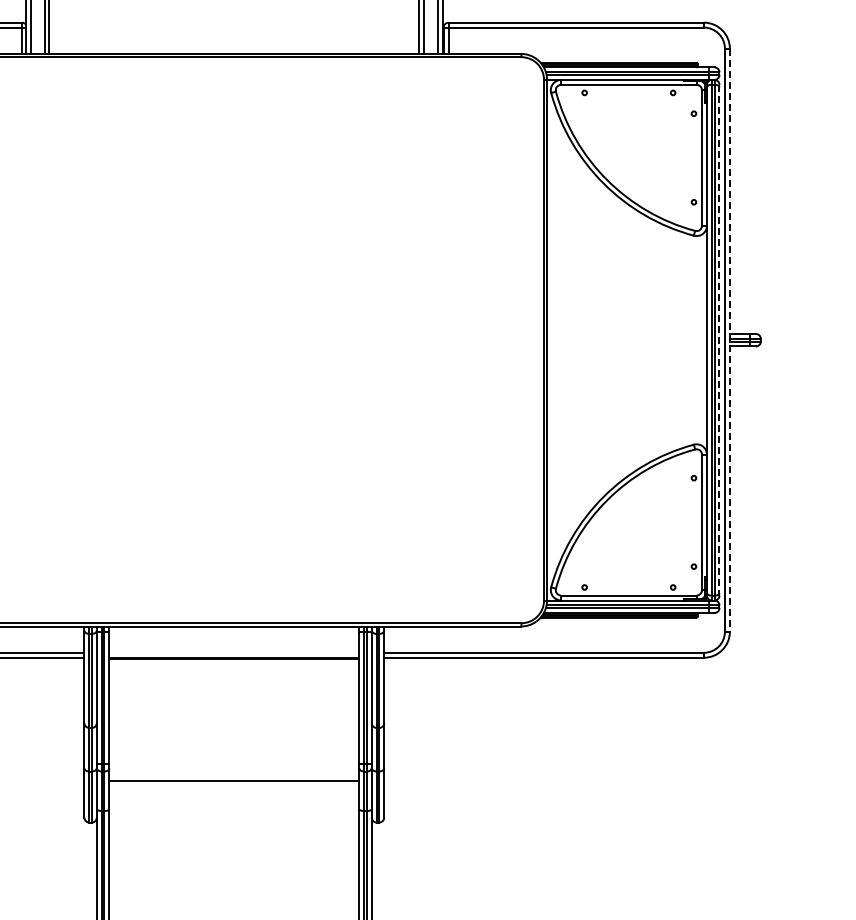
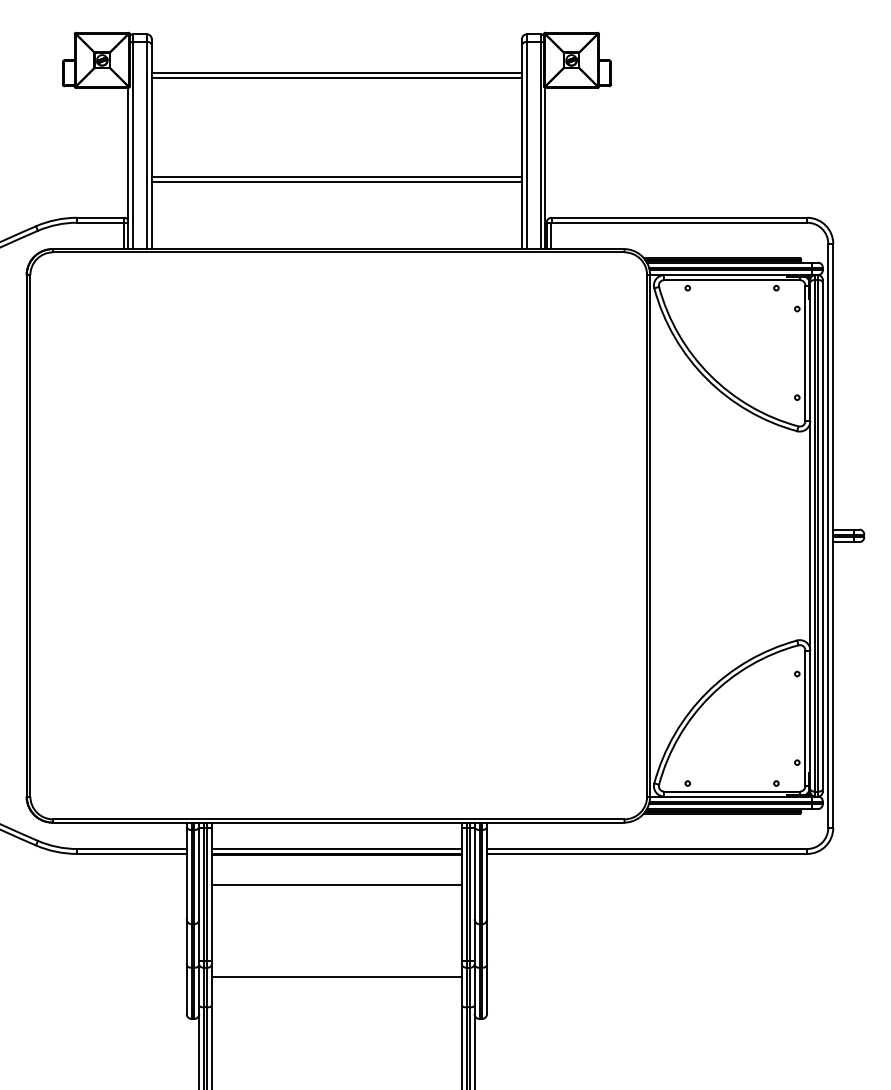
line: (719, 339) -> (822, 535), dashed -> solid
line: (730, 339) -> (833, 535), dashed -> solid
line: (233, 652) -> (336, 848), added
line: (233, 689) -> (336, 885), added

